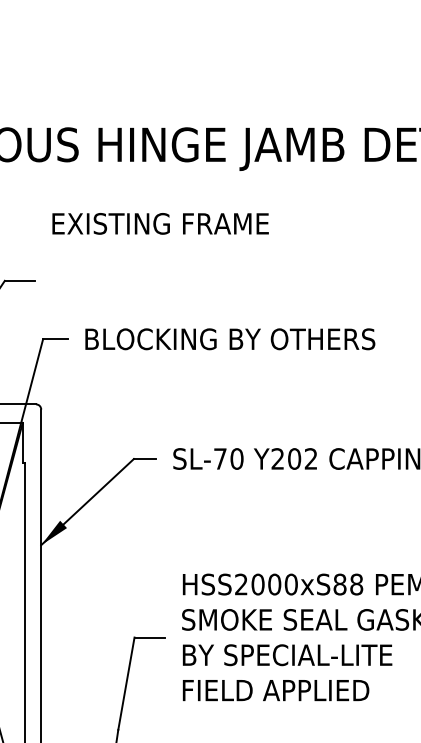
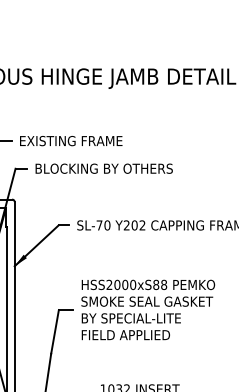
text: (161, 224) -> (71, 141), moved

